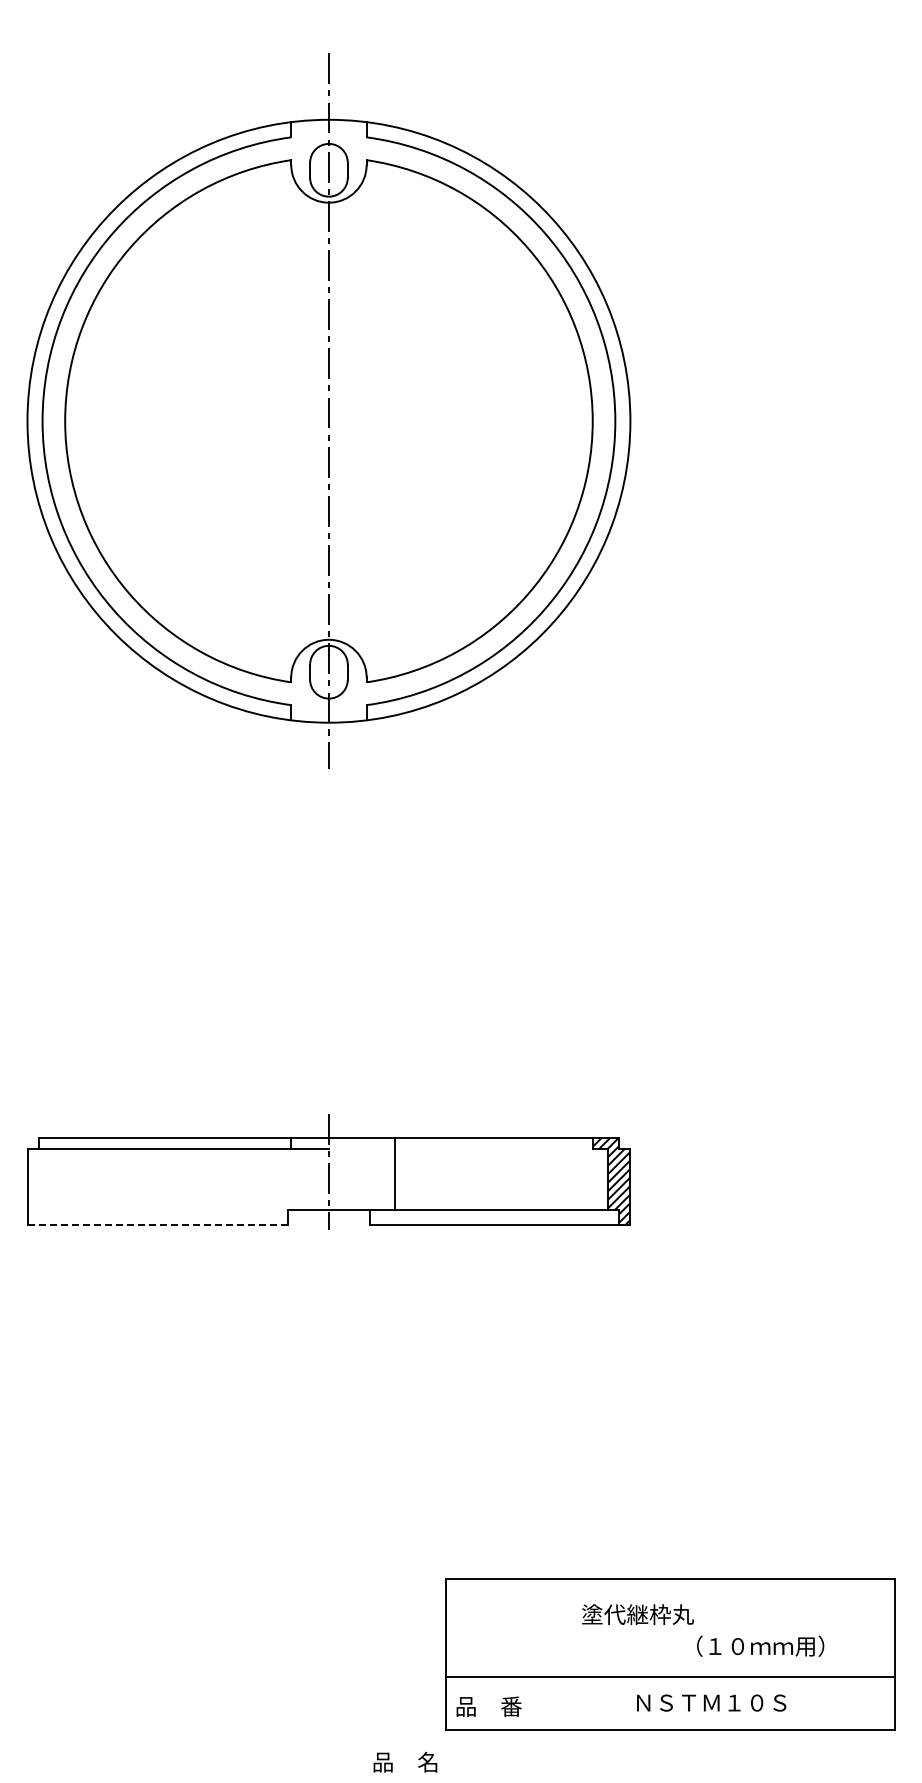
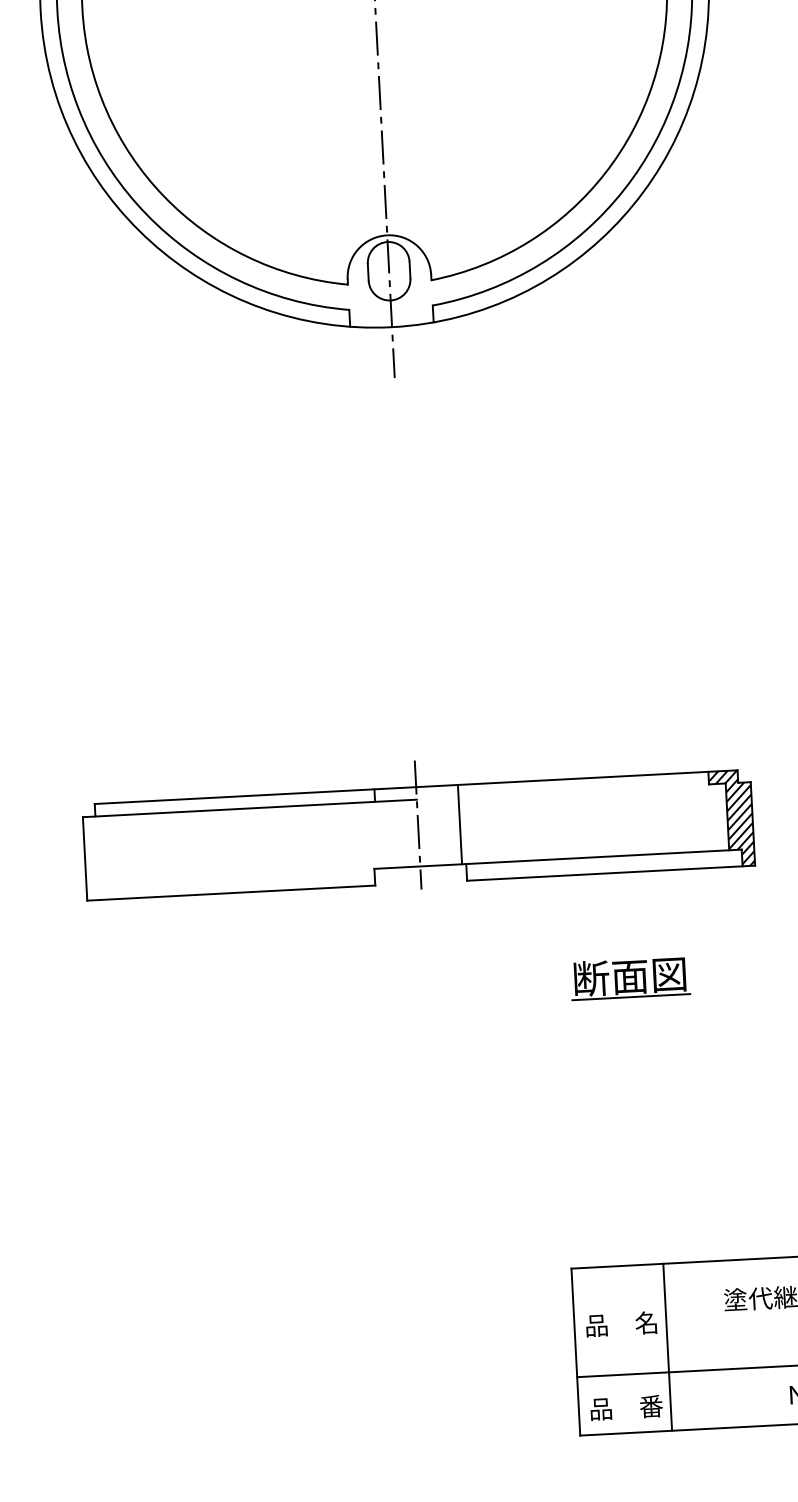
line: (394, 1173) -> (459, 824), moved
line: (158, 1224) -> (232, 892), dashed -> solid
part: (512, 1319) -> (630, 977), added
line: (528, 1653) -> (667, 1346), added
text: (405, 1761) -> (621, 1323), moved

